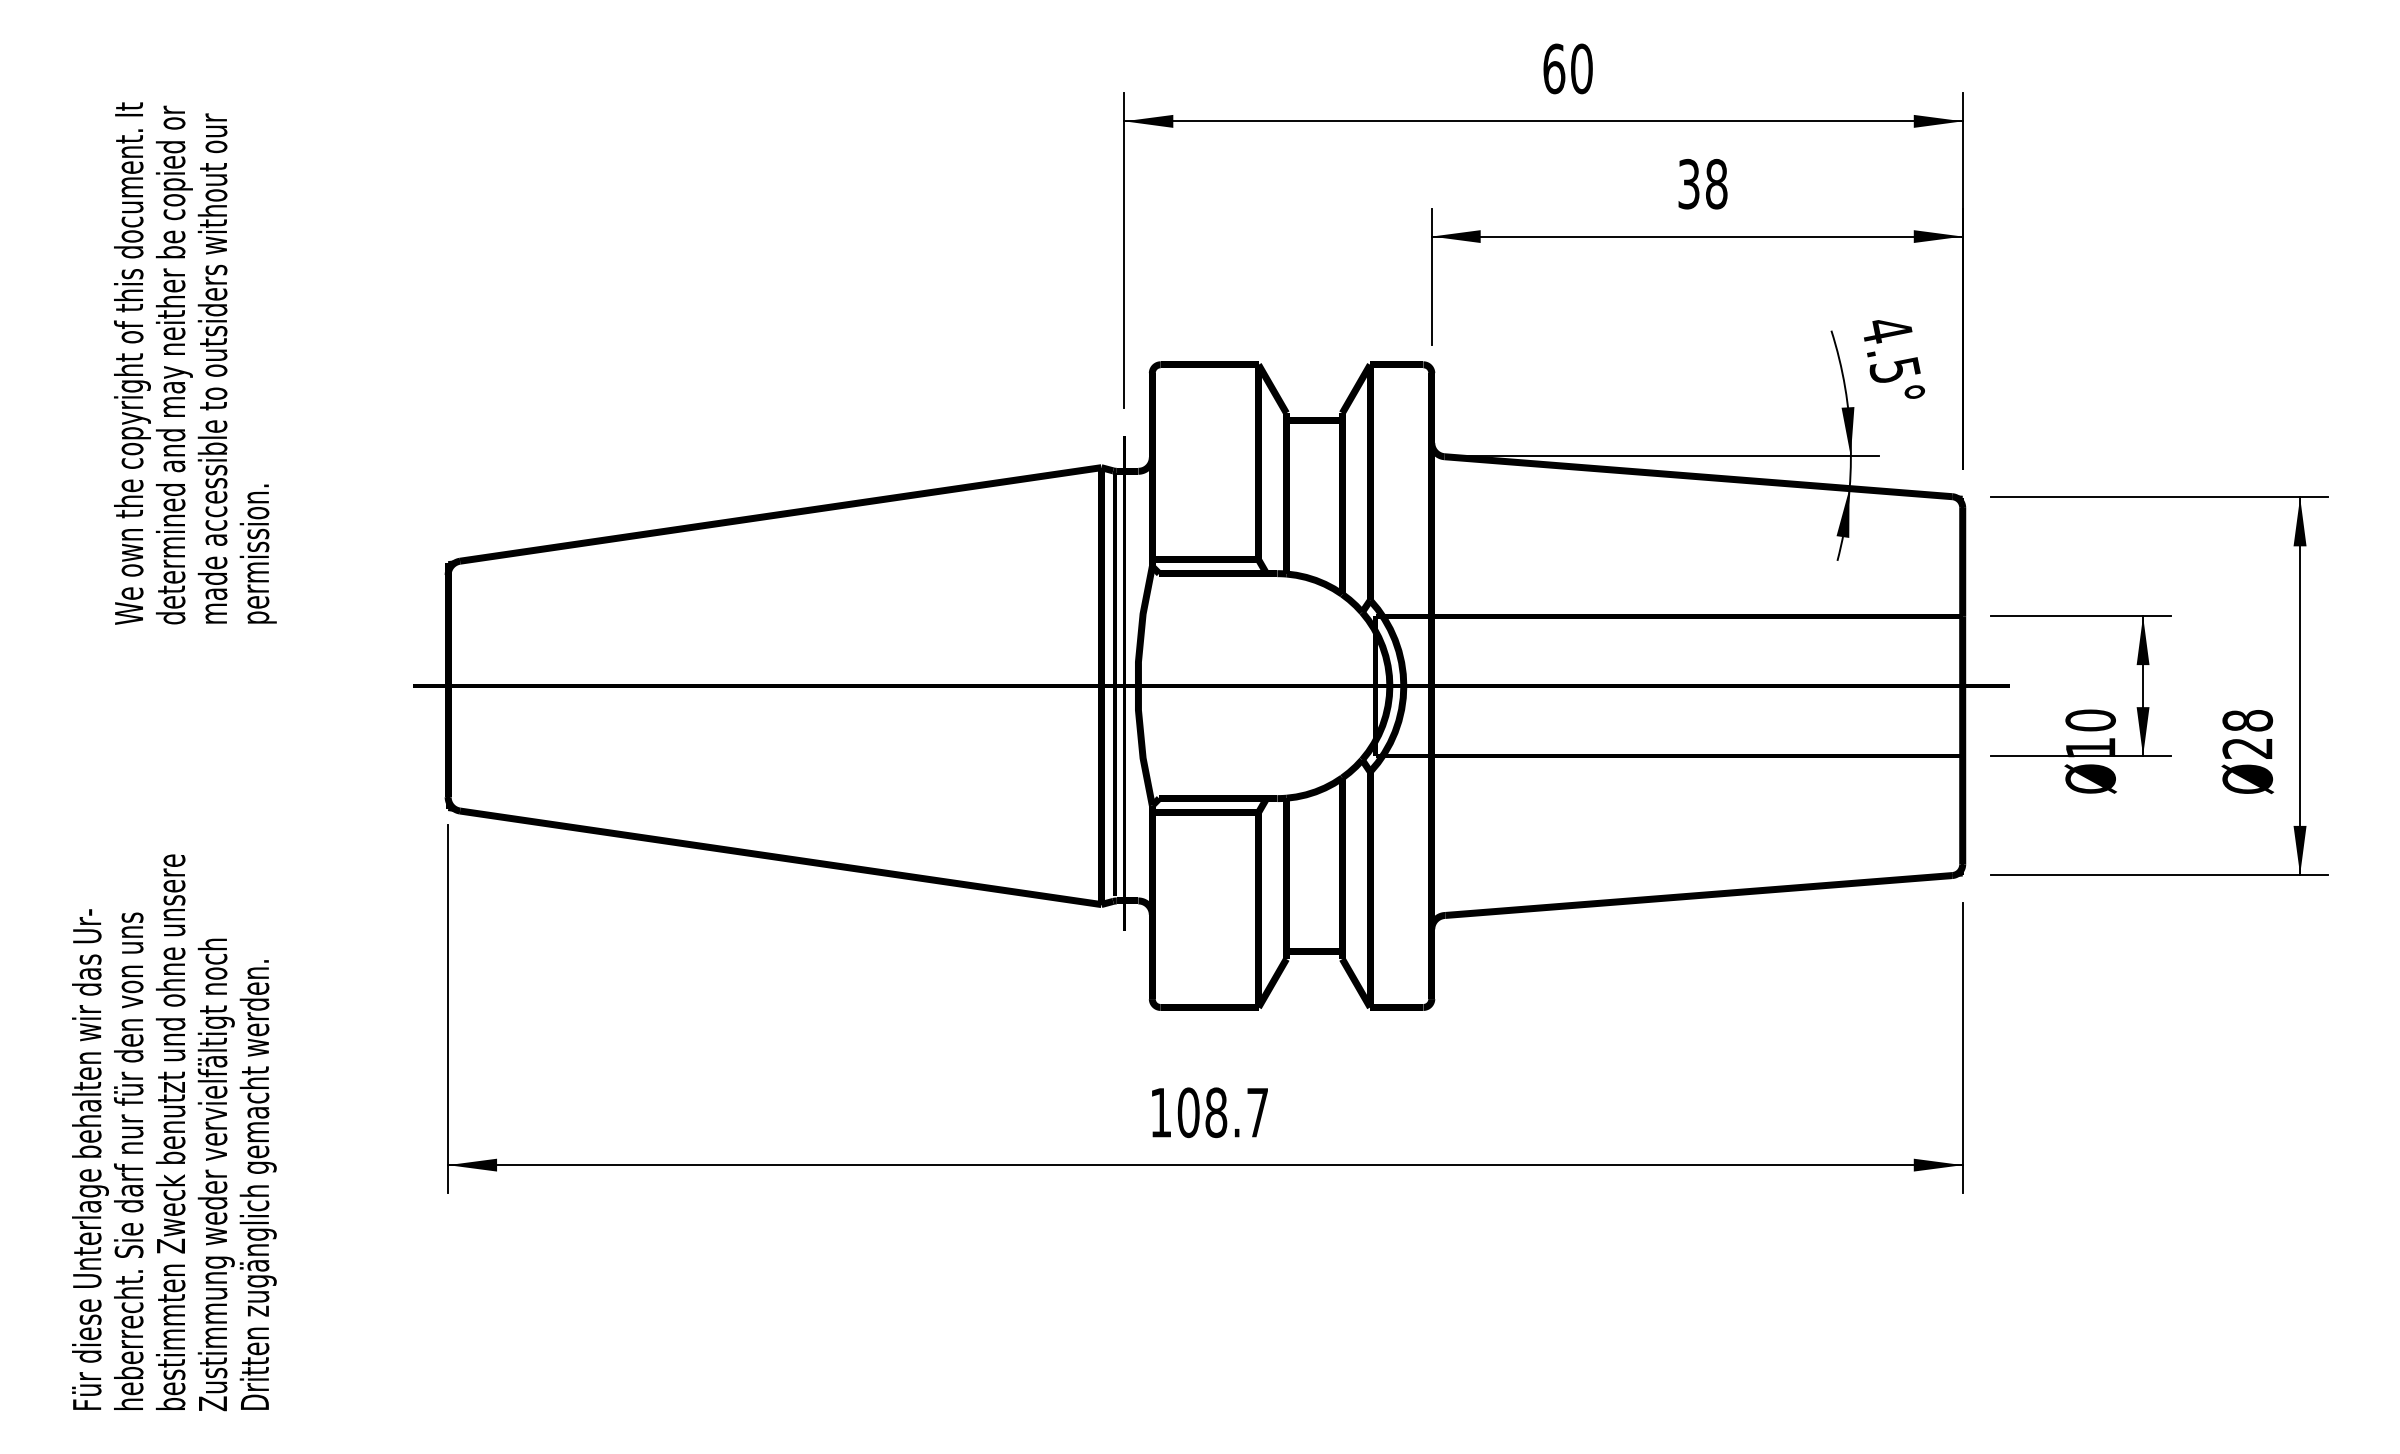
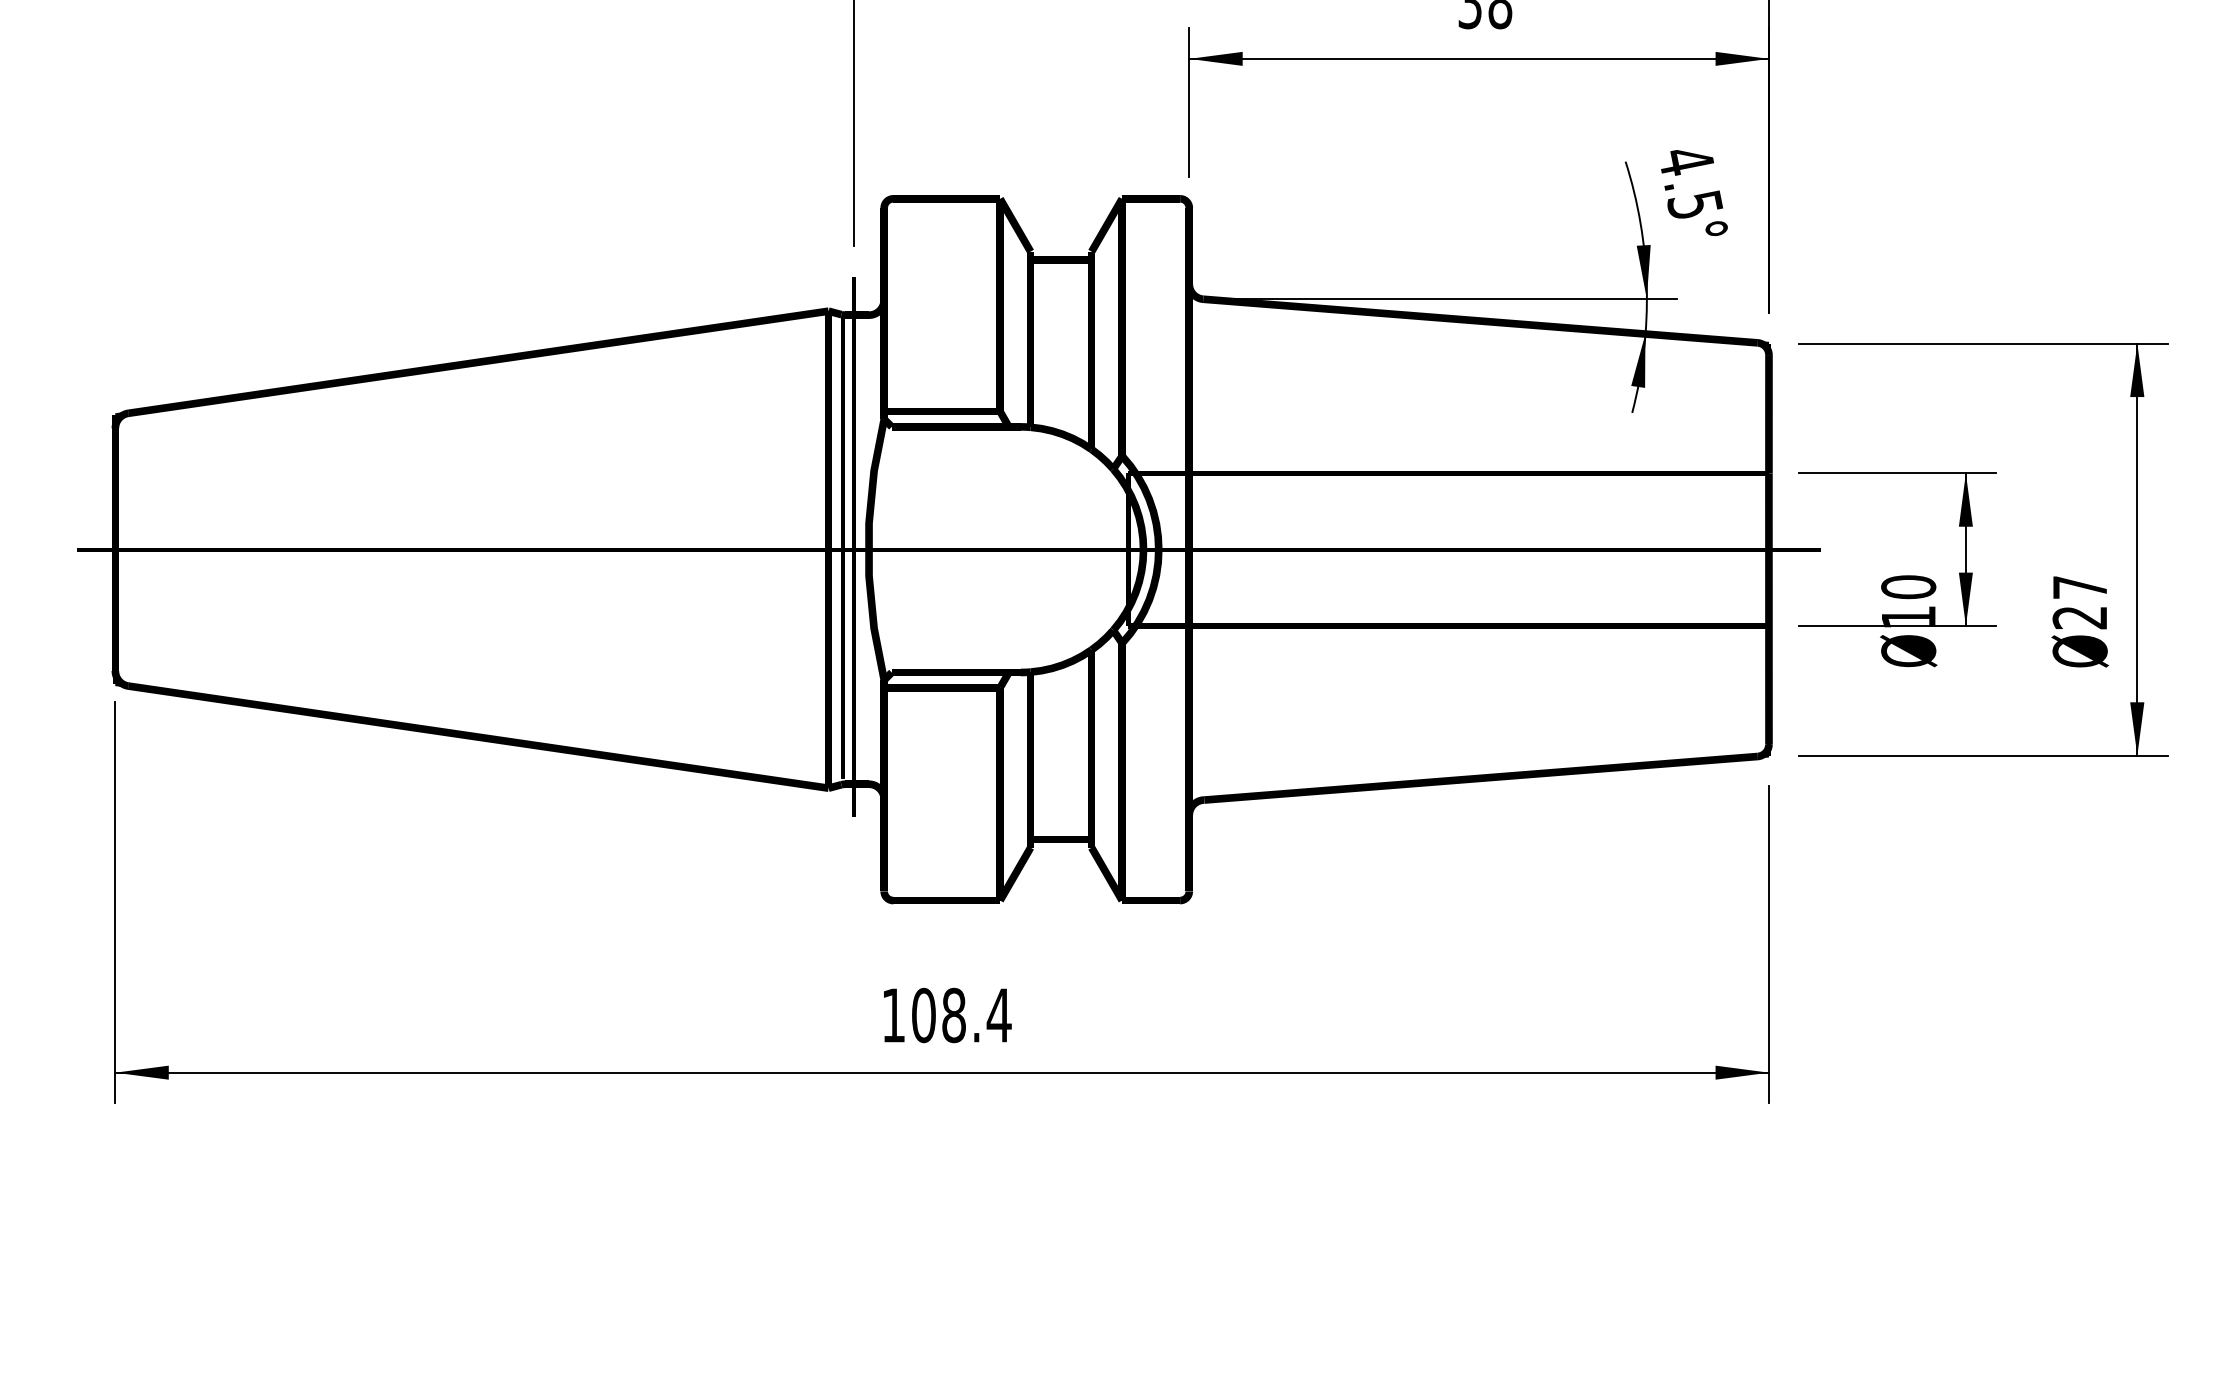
text: (2247, 720) -> (2079, 587), 28 -> 27
text: (1257, 1112) -> (999, 1015), 108.7 -> 108.4

